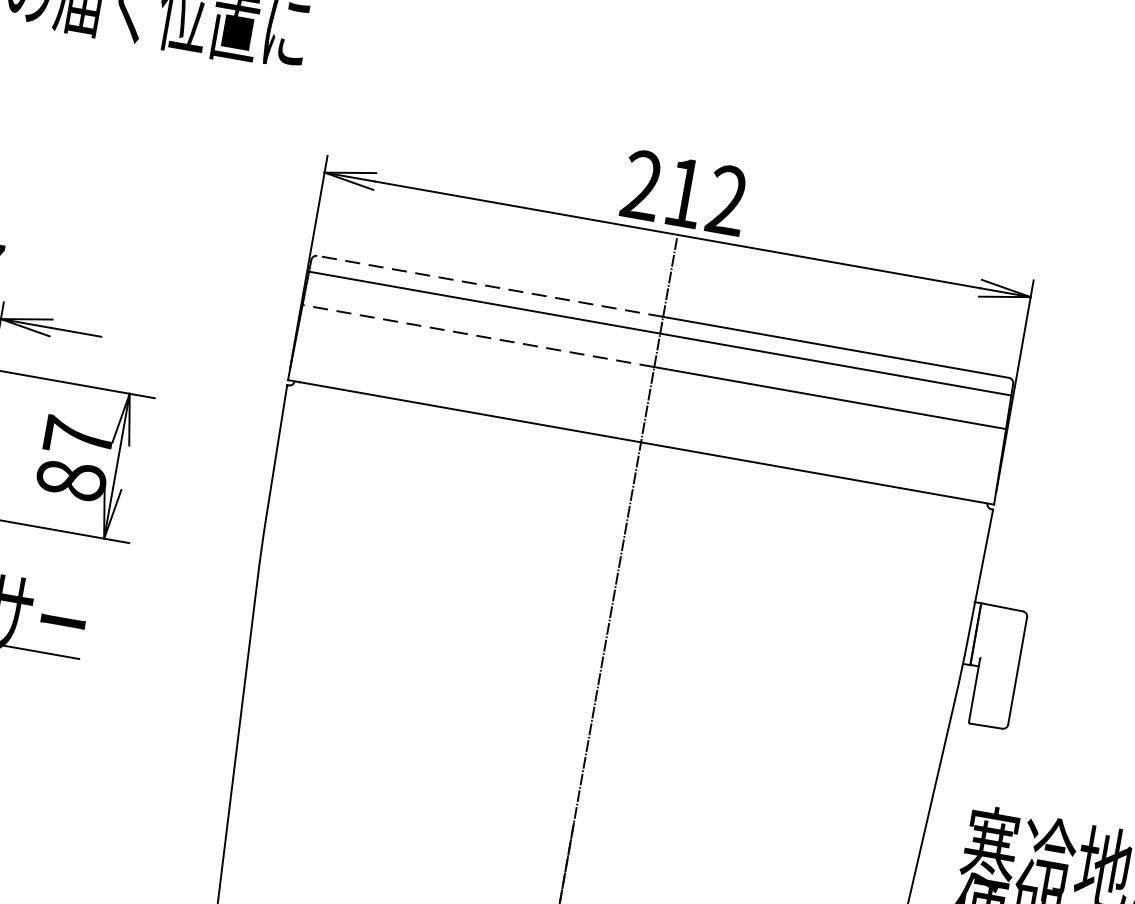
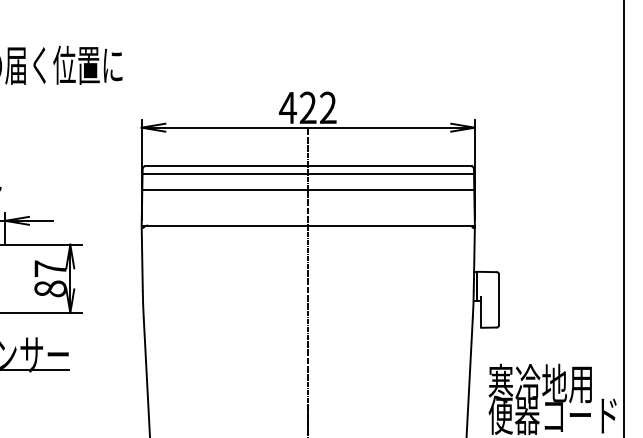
text: (662, 188) -> (297, 107), 212 -> 422
line: (489, 286) -> (226, 166), dashed -> solid
line: (478, 337) -> (225, 190), dashed -> solid

